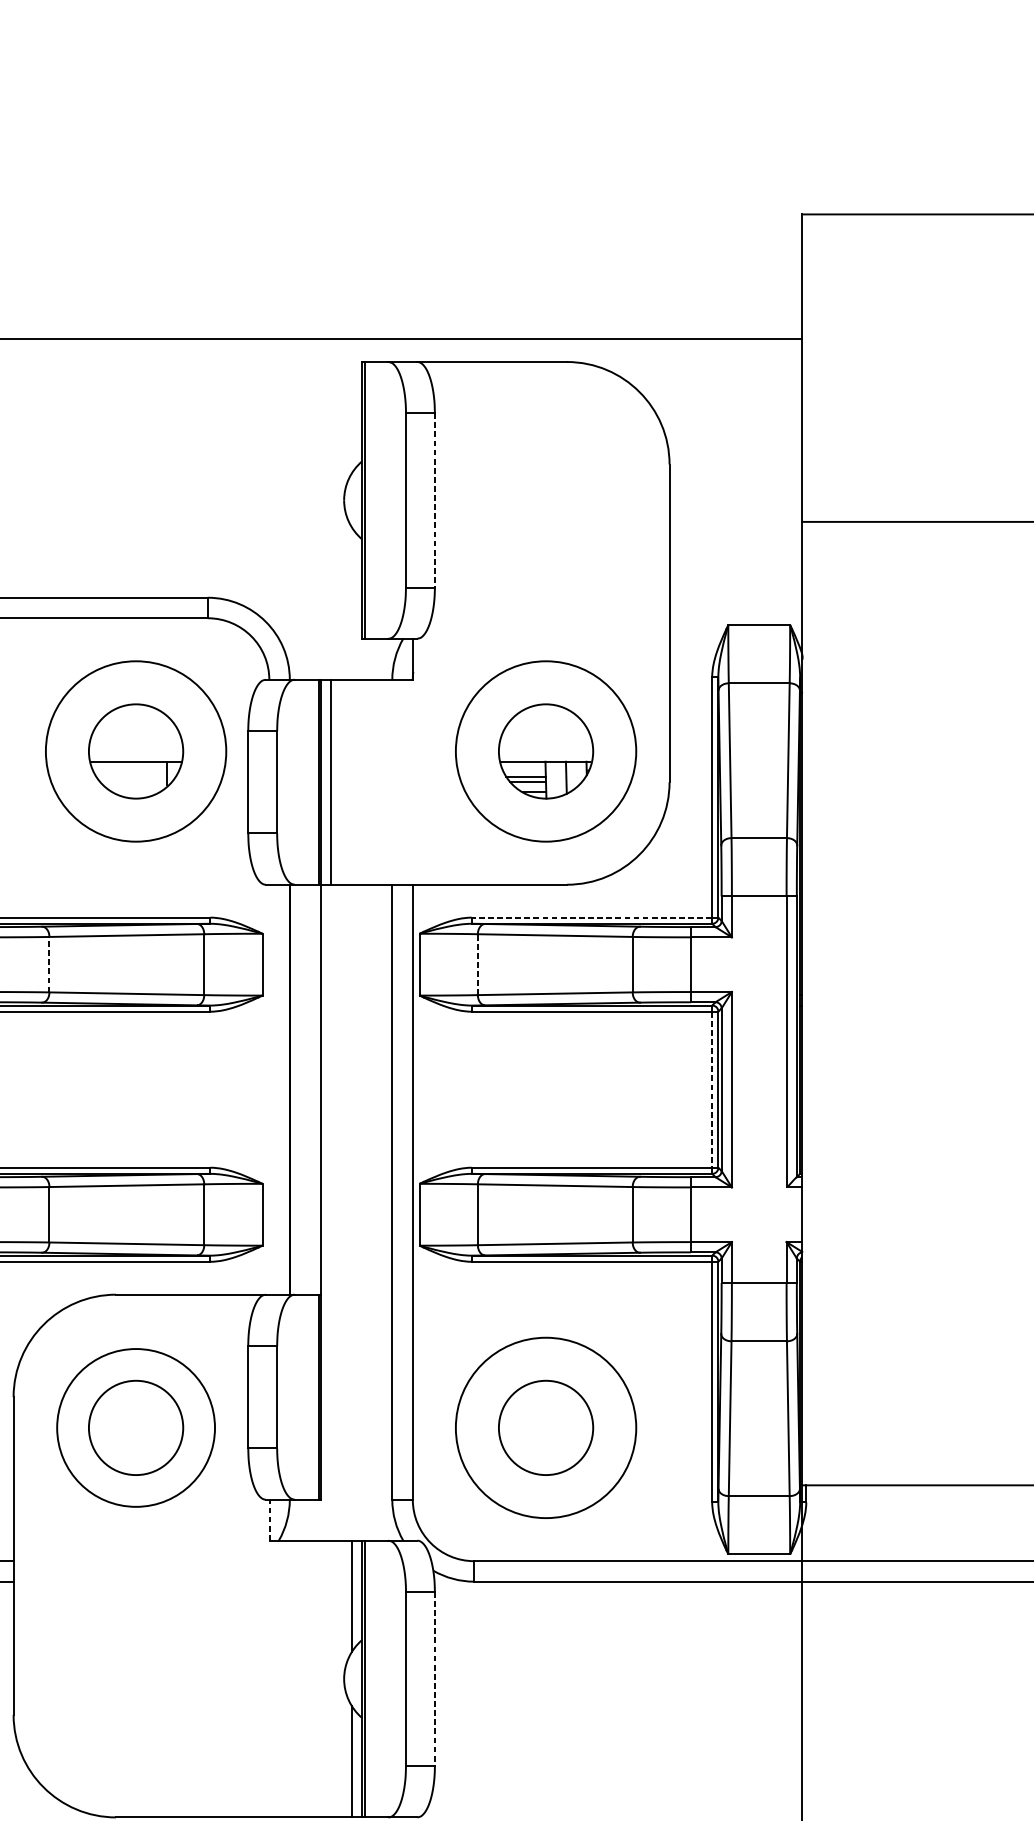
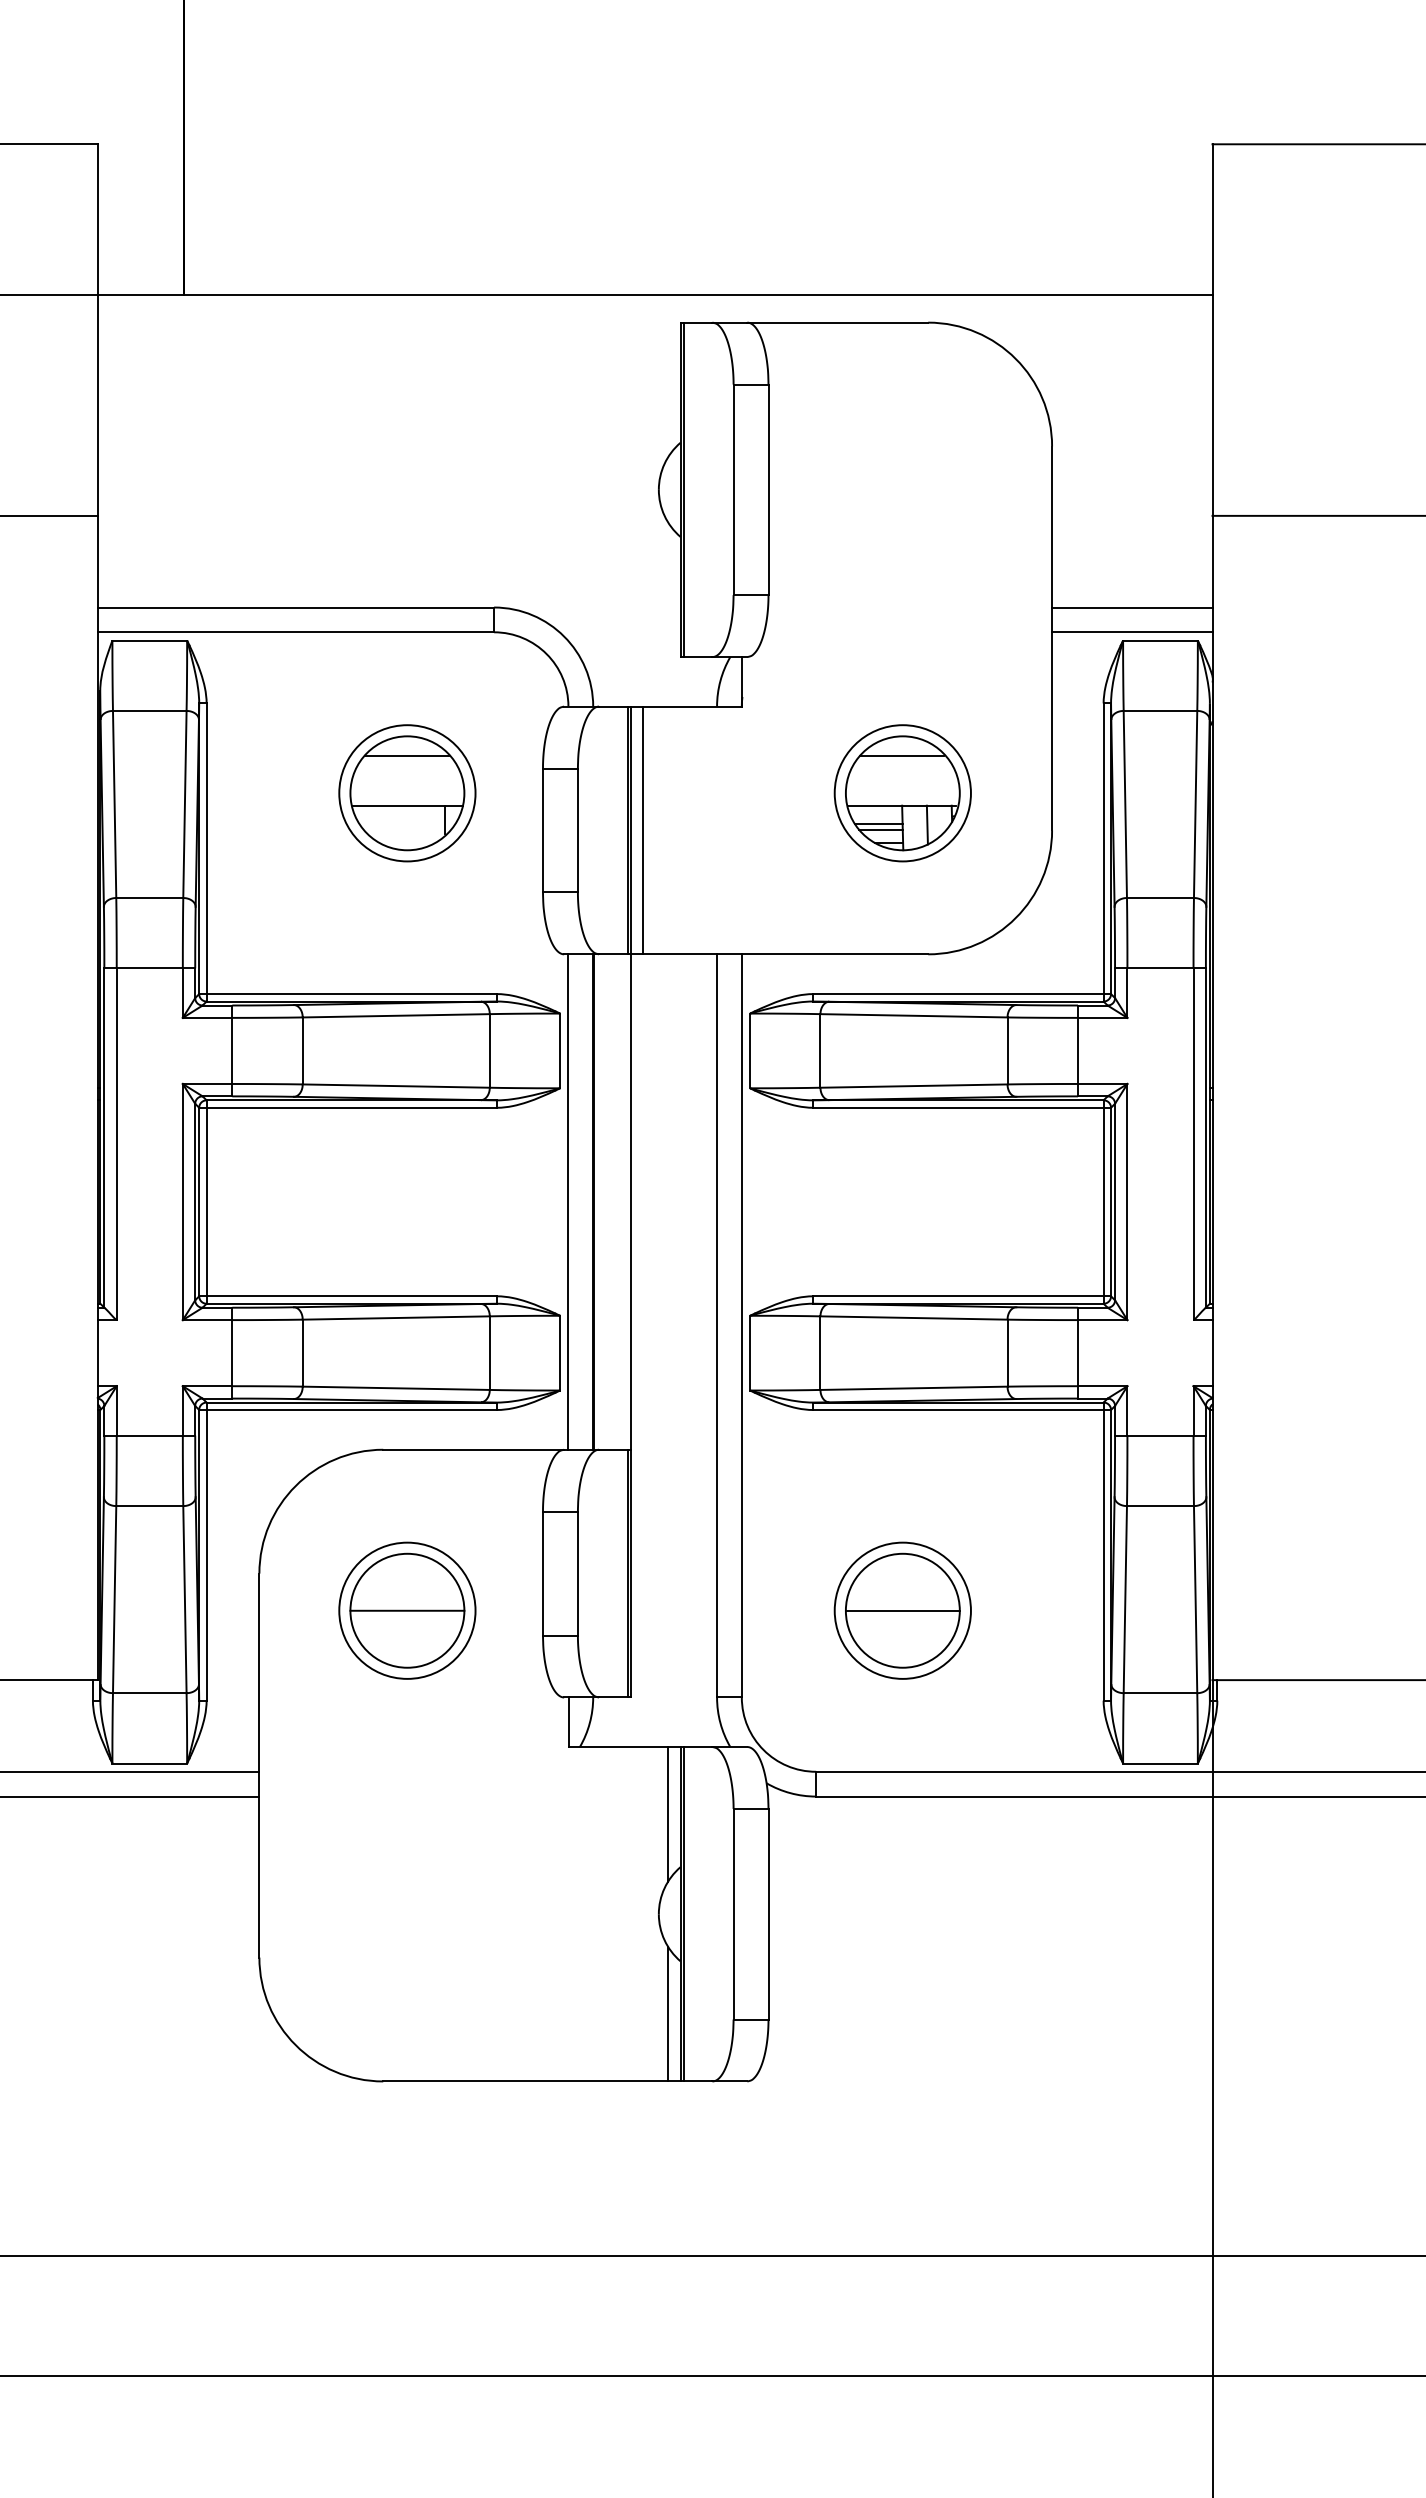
line: (434, 500) -> (768, 490), dashed -> solid
line: (736, 597) -> (1132, 607), added
line: (736, 618) -> (1132, 632), added
line: (135, 721) -> (406, 756), added
line: (545, 721) -> (902, 756), added
circle: (136, 751) -> (407, 793), size x0.62
circle: (545, 751) -> (902, 793), size x0.62
line: (591, 917) -> (957, 994), dashed -> solid
line: (49, 964) -> (302, 1050), dashed -> solid
line: (477, 964) -> (820, 1050), dashed -> solid
line: (269, 1089) -> (568, 1201), added
line: (712, 1090) -> (1103, 1202), dashed -> solid
circle: (136, 1427) -> (407, 1610), size x0.71
line: (136, 1427) -> (407, 1610), added
circle: (545, 1427) -> (902, 1610), size x0.62
line: (545, 1427) -> (902, 1610), added
line: (270, 1520) -> (569, 1722), dashed -> solid
line: (434, 1679) -> (768, 1914), dashed -> solid

